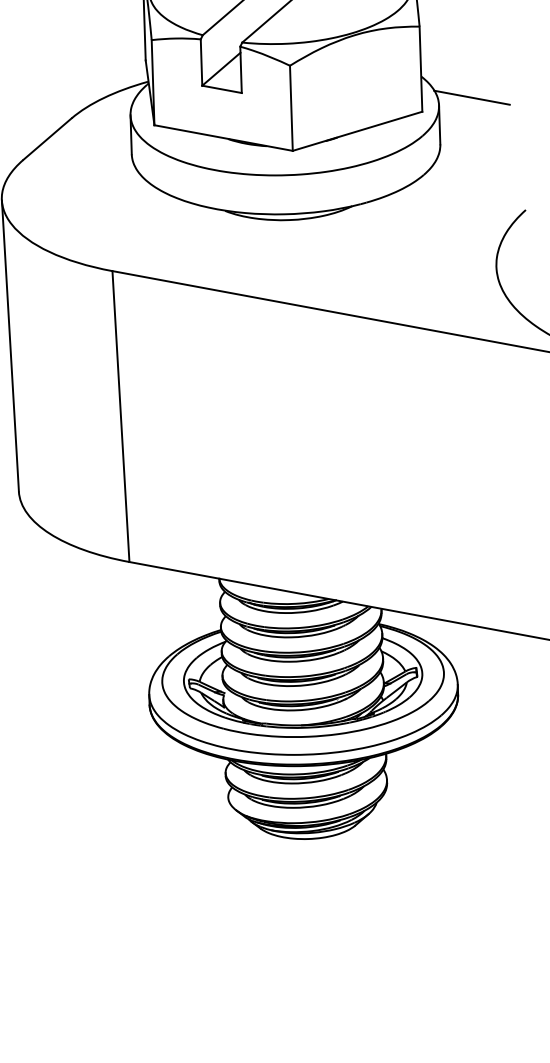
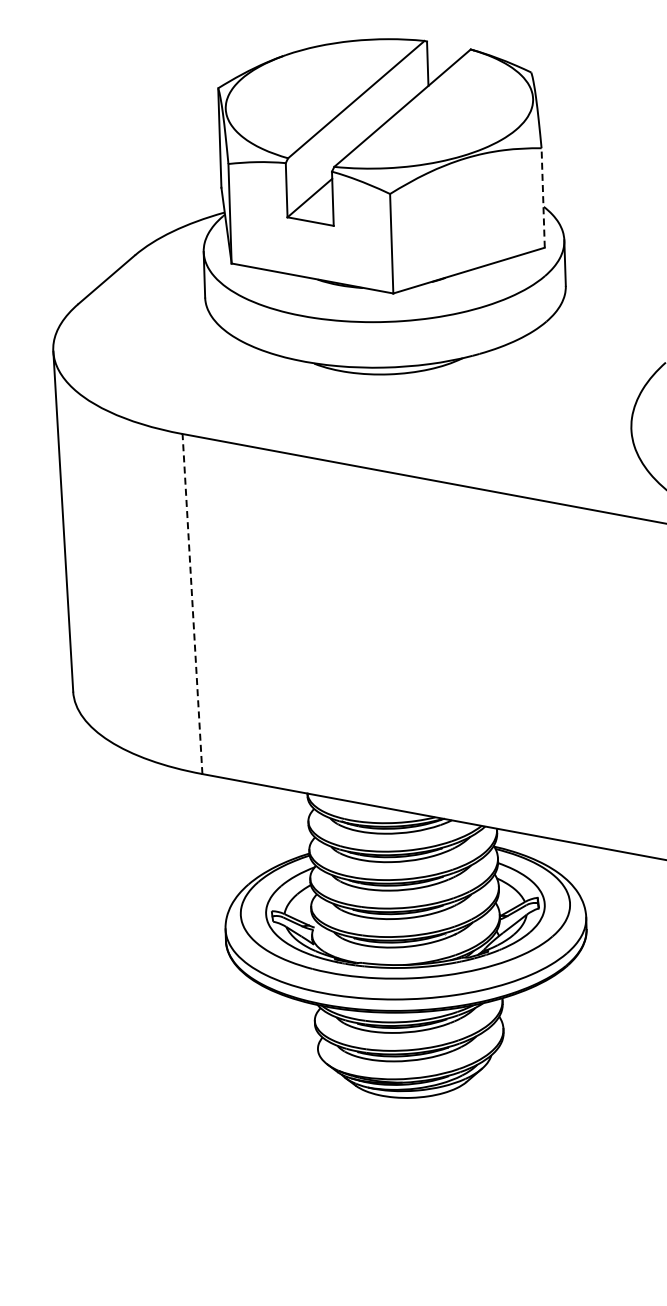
line: (421, 69) -> (543, 198), solid -> dashed
line: (471, 97) -> (602, 231), removed
line: (120, 416) -> (192, 603), solid -> dashed

